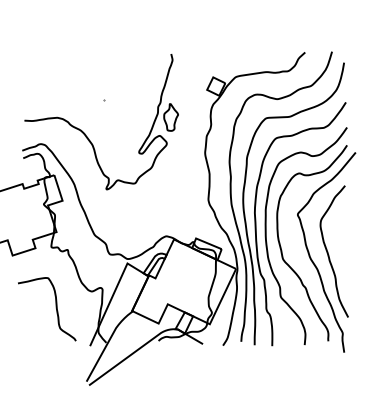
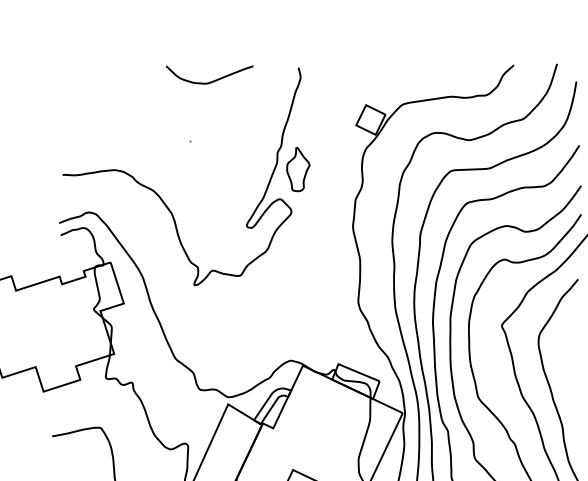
curve: (115, 62) -> (208, 81), added

